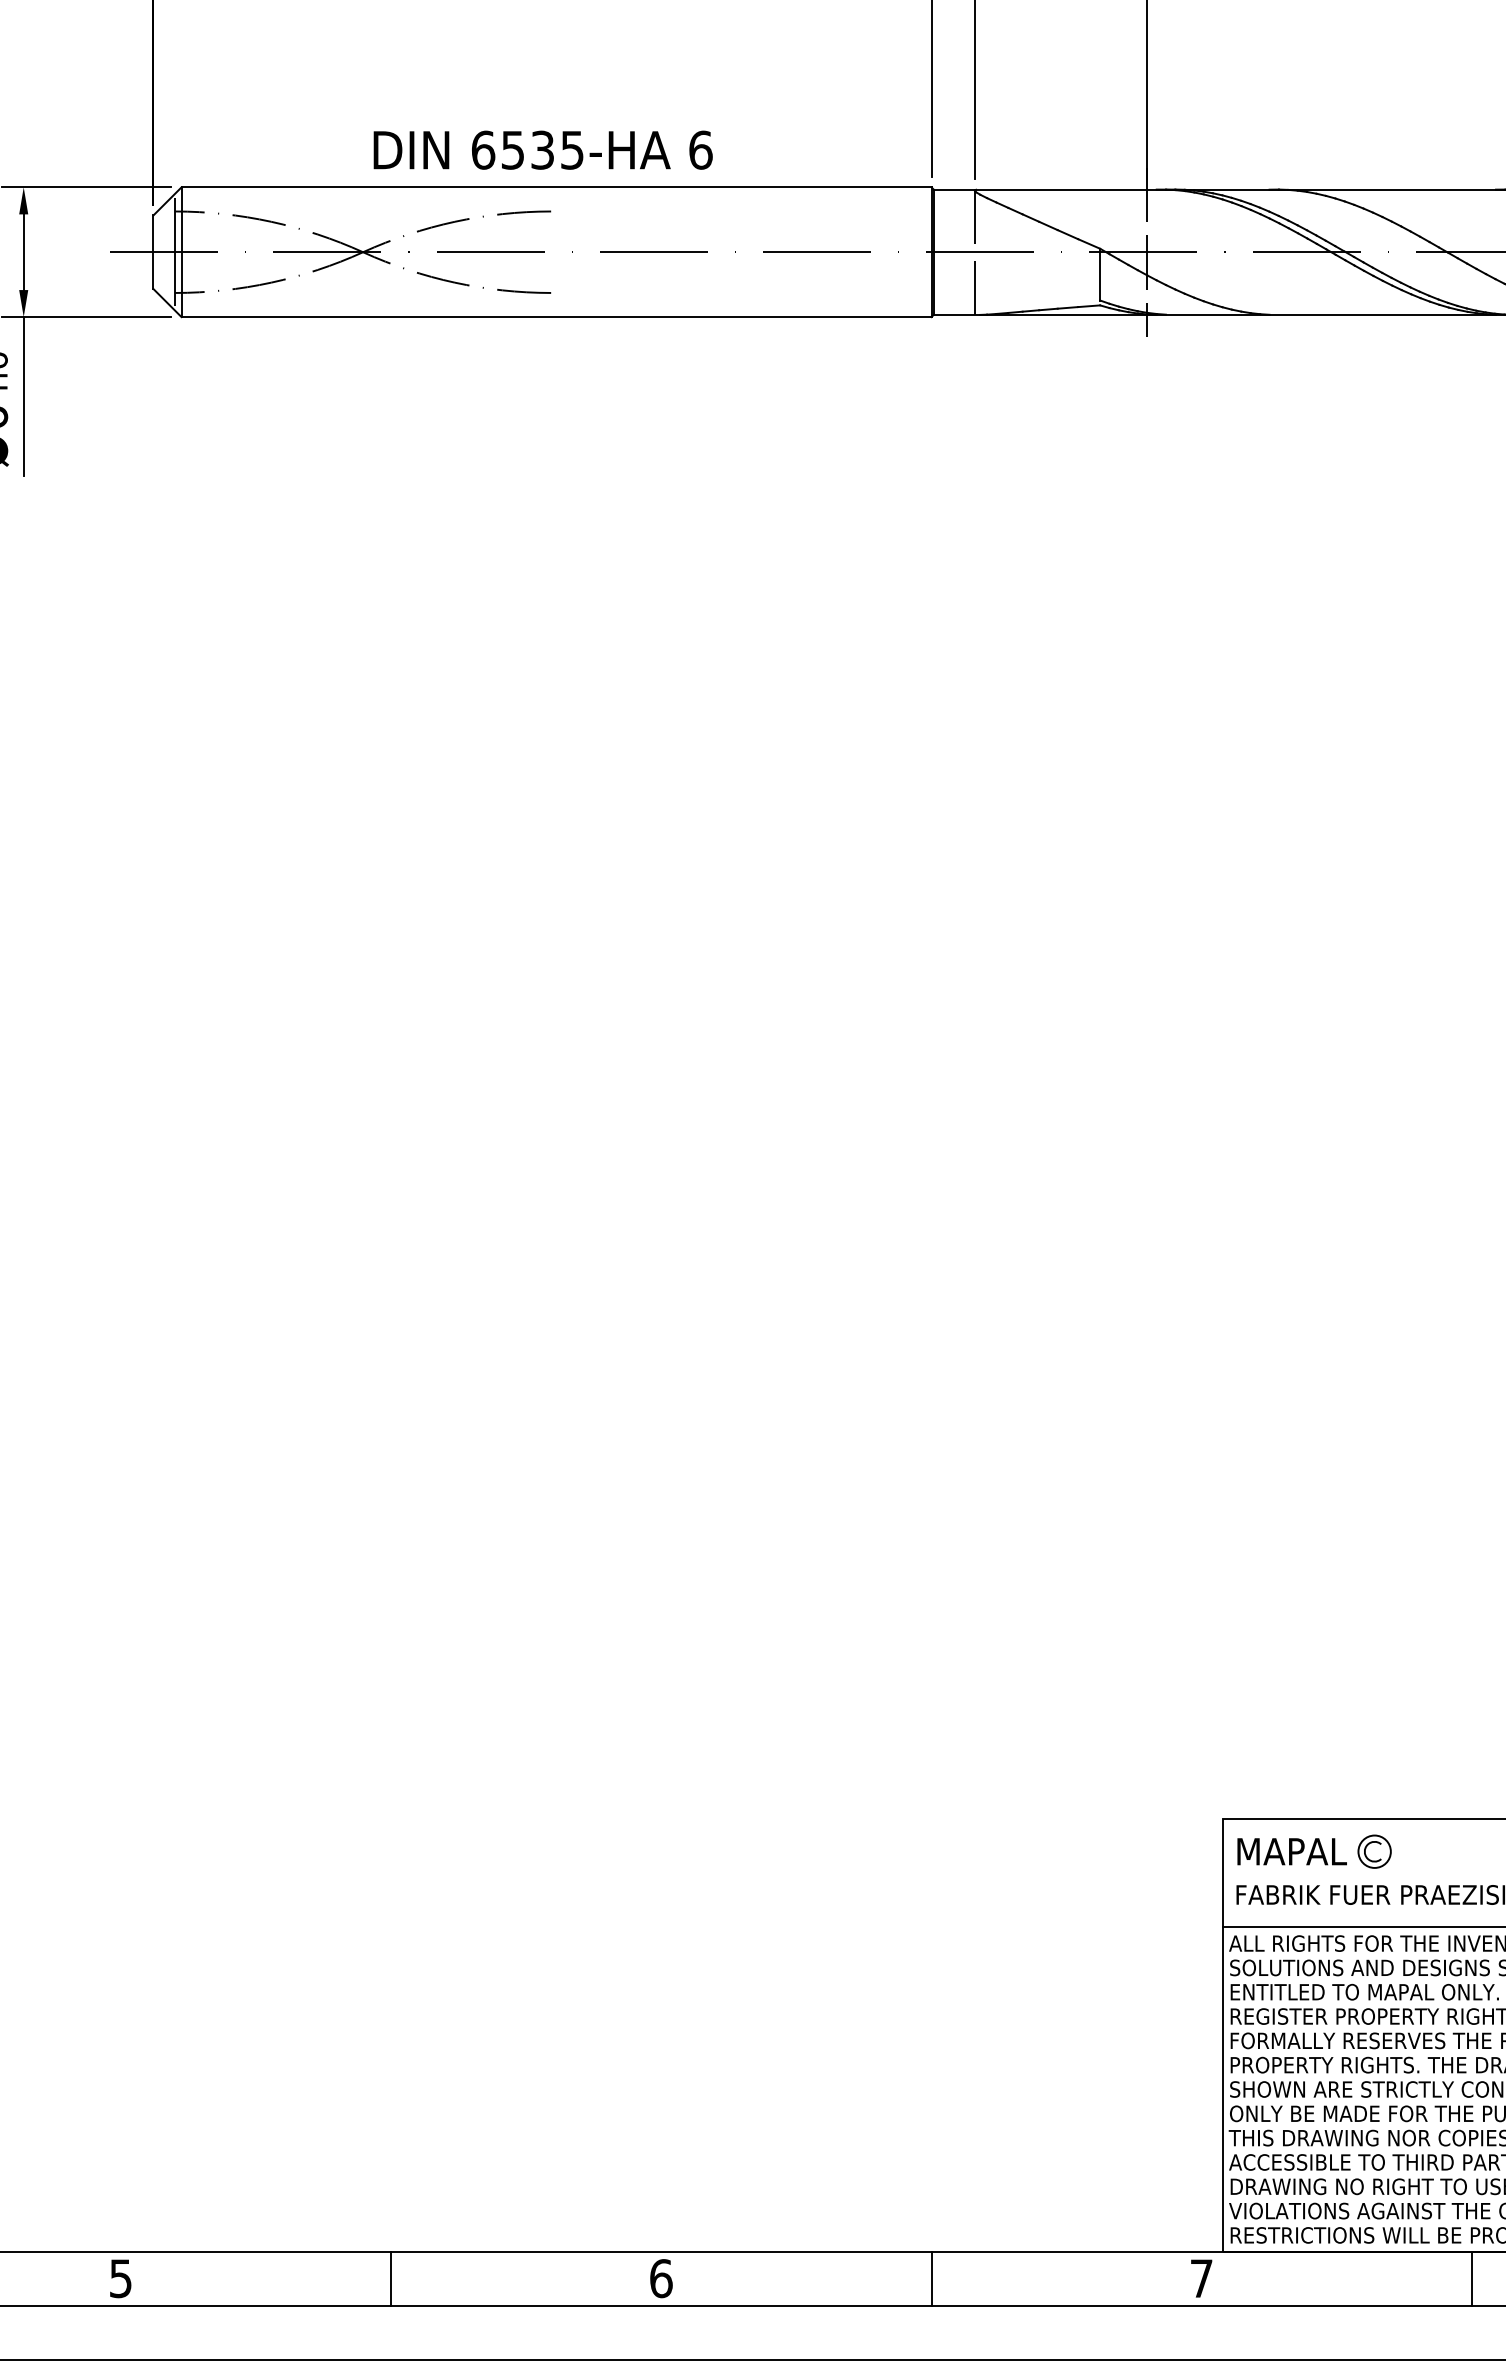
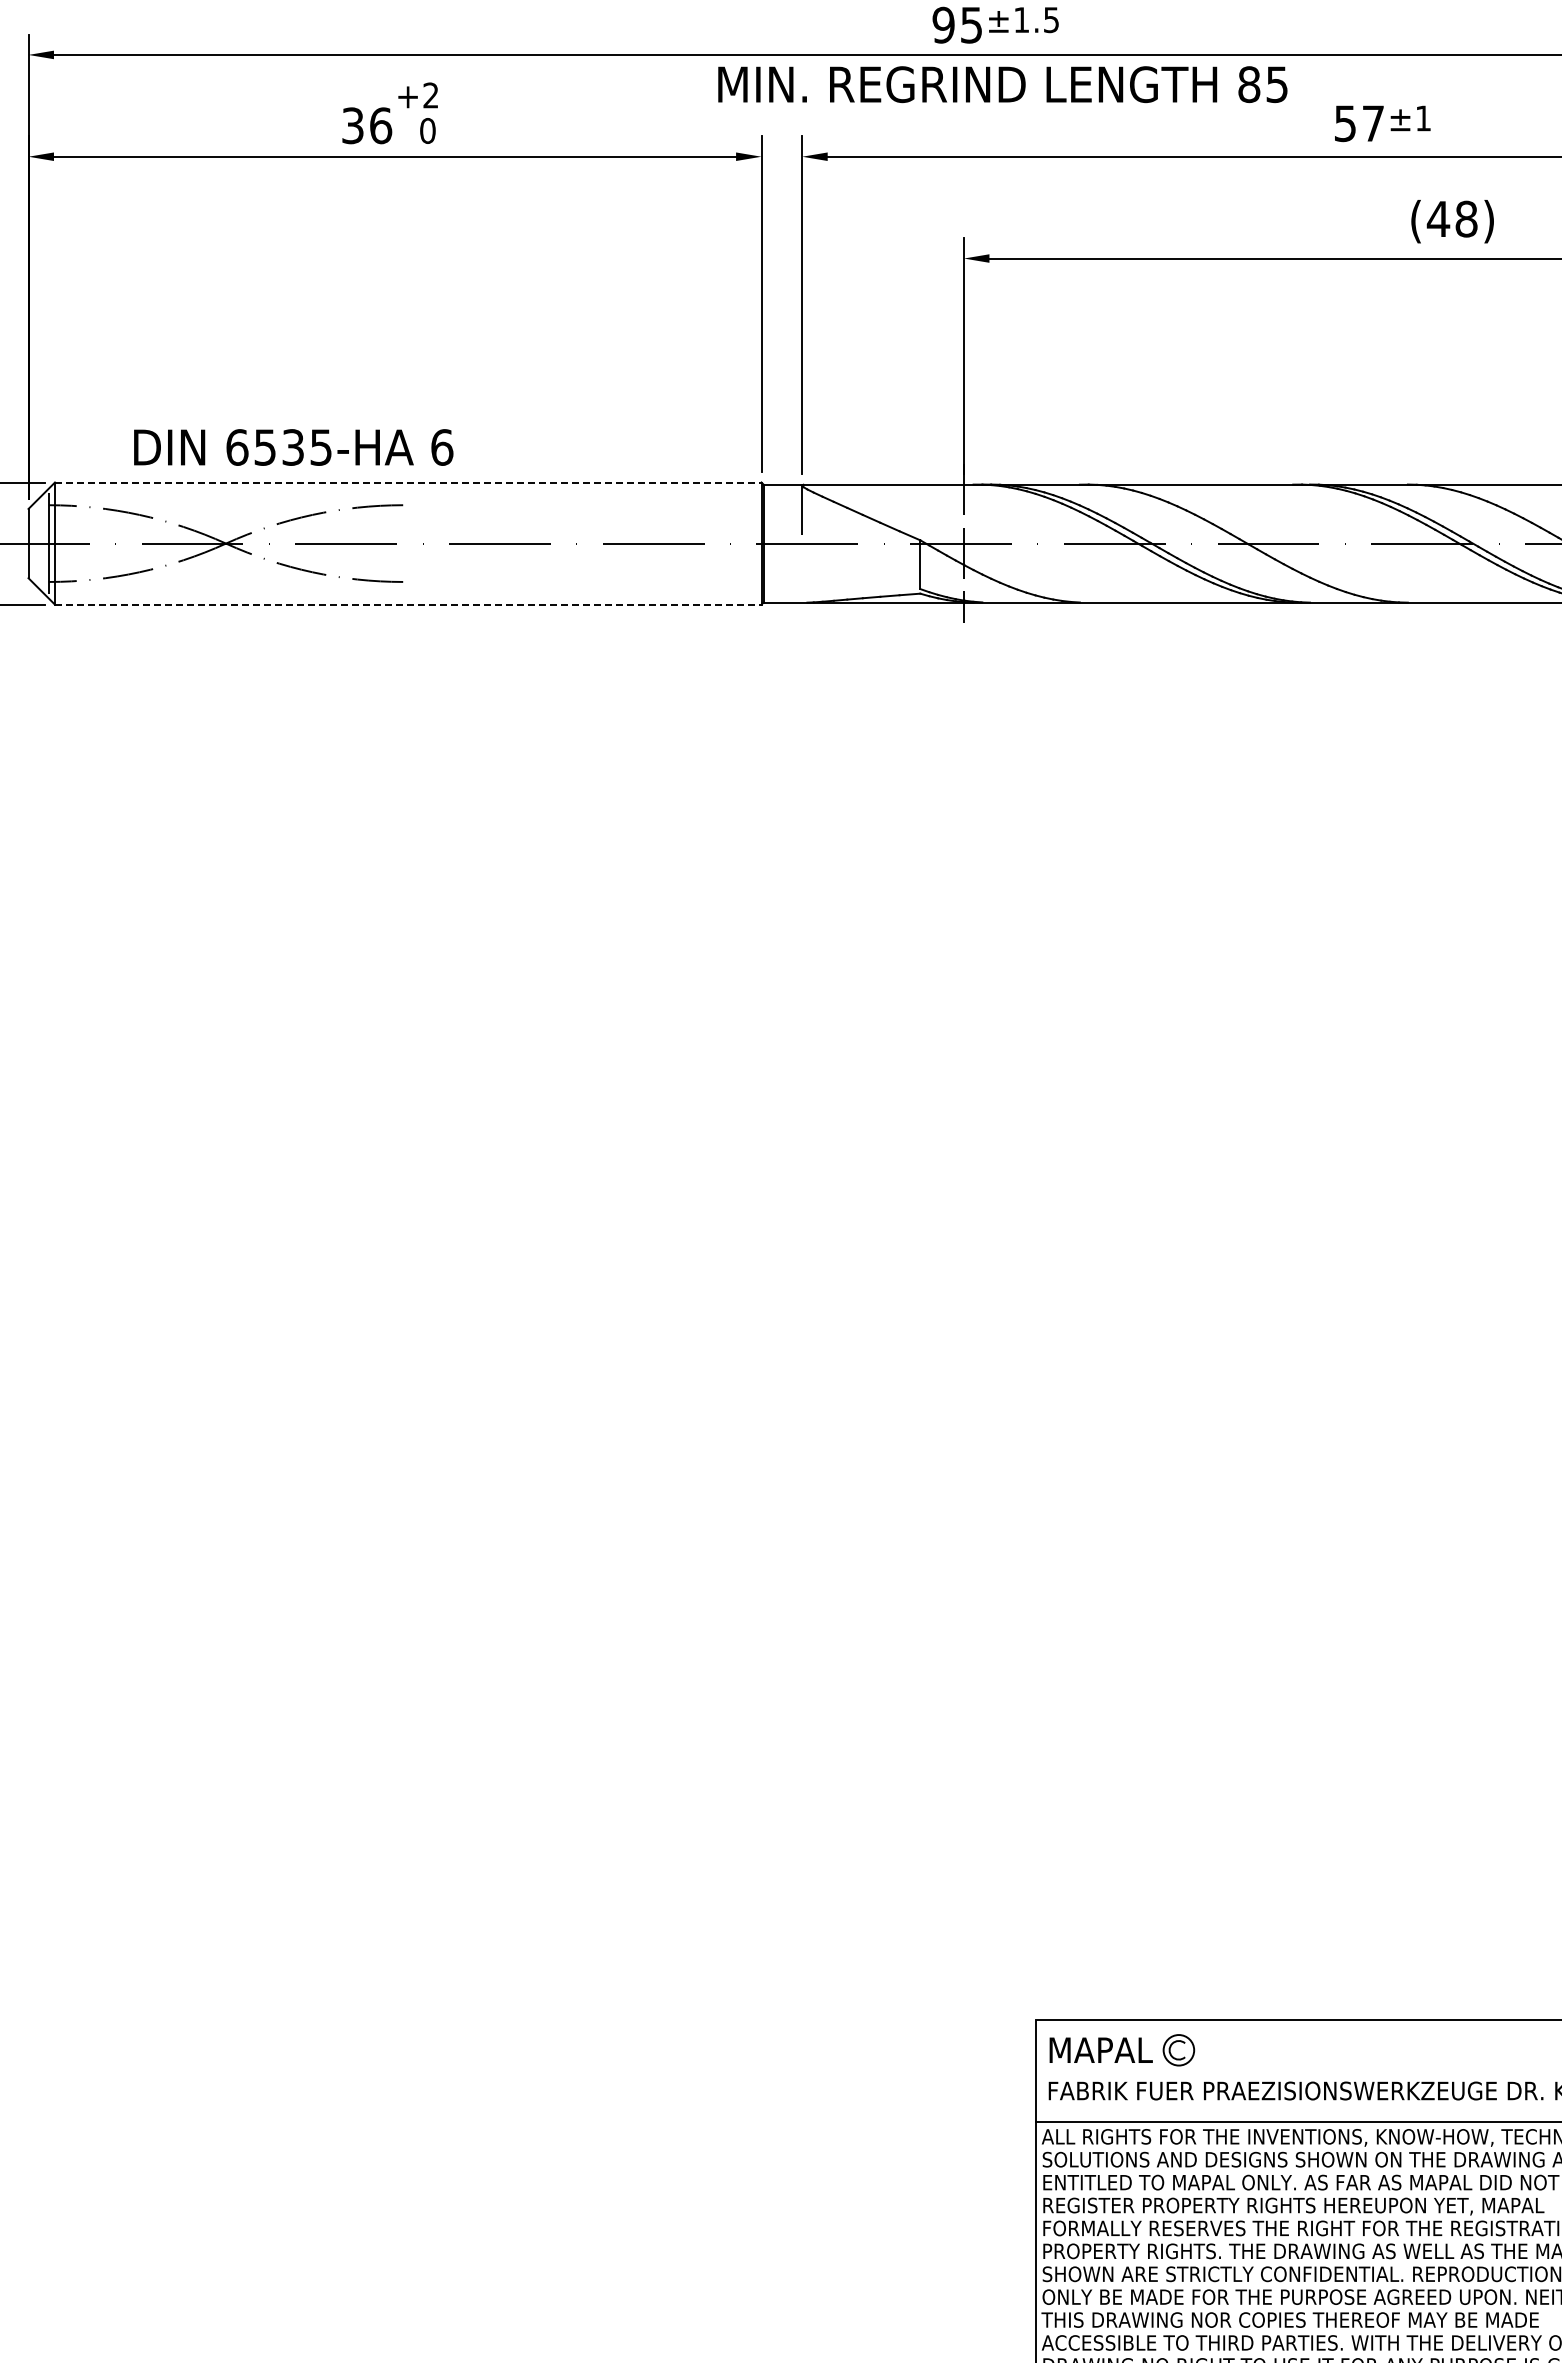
text: (542, 150) -> (293, 447), moved
line: (556, 187) -> (408, 482), solid -> dashed
line: (975, 282) -> (802, 572), removed
line: (556, 316) -> (408, 604), solid -> dashed

